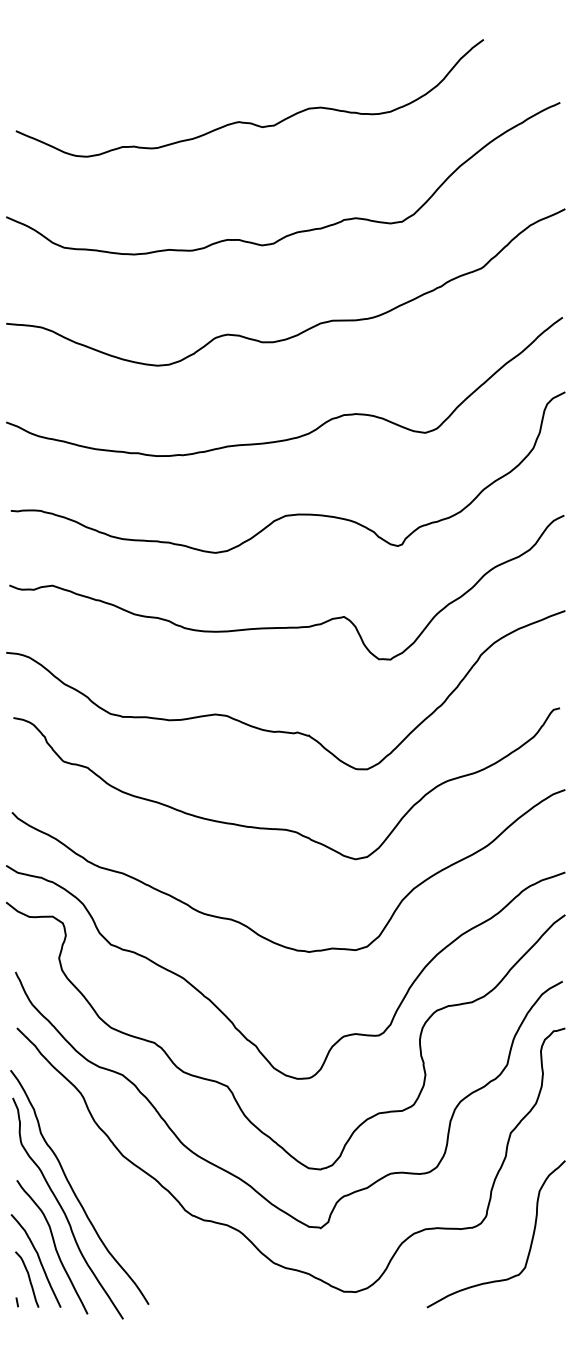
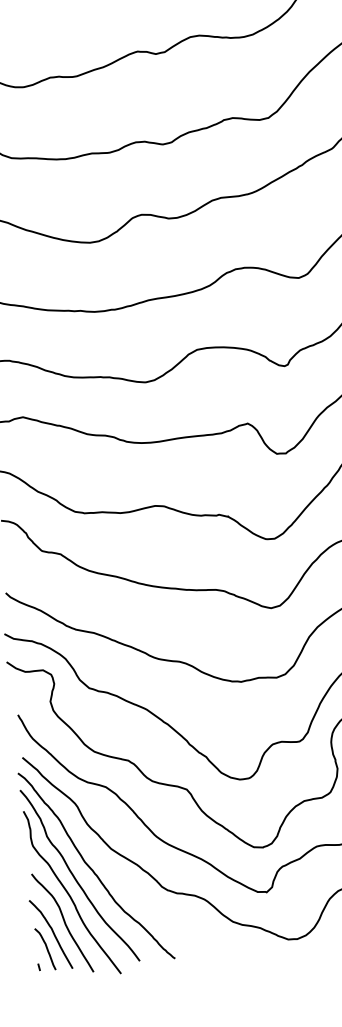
curve: (97, 1181) -> (93, 870), added

